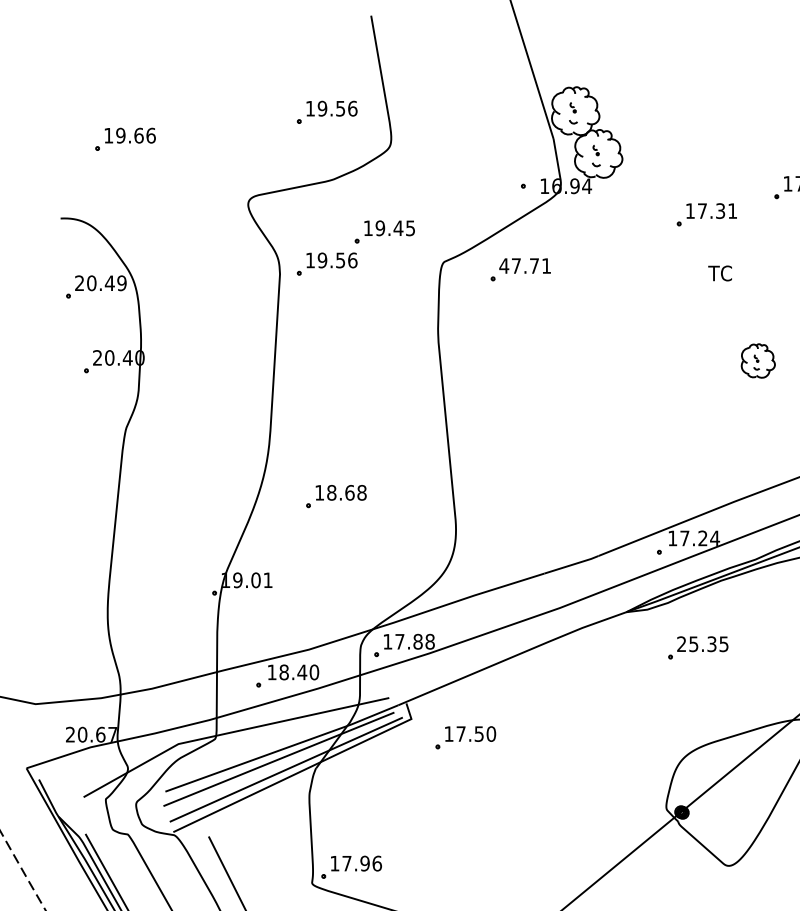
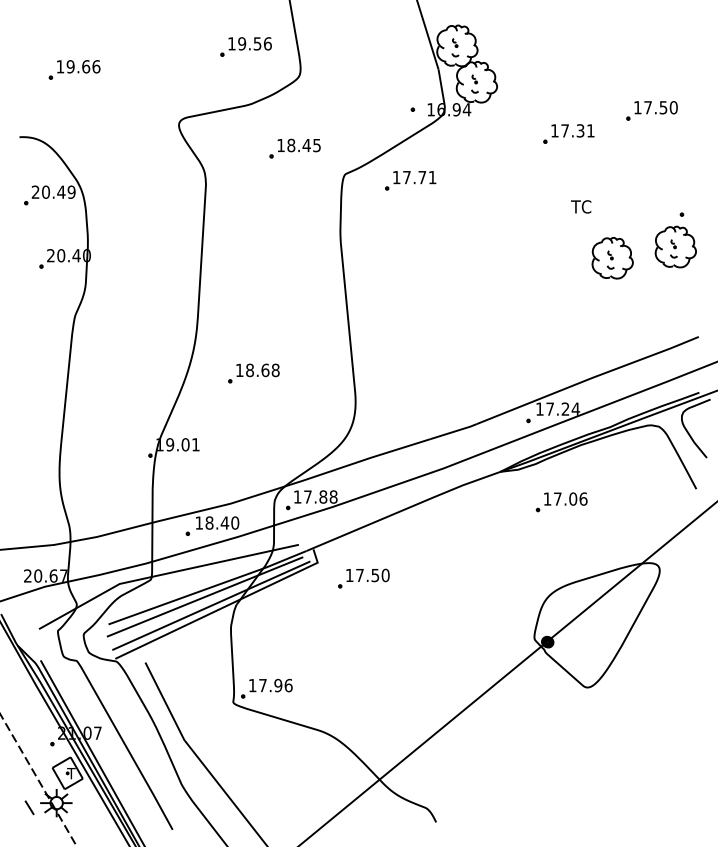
text: (380, 228) -> (291, 145), 19.45 -> 18.45
part: (326, 263) -> (245, 175), removed
text: (504, 265) -> (396, 177), 47.71 -> 17.71
text: (720, 272) -> (581, 206), moved
part: (758, 361) -> (612, 258), size x1.43
text: (702, 643) -> (565, 498), 25.35 -> 17.06

